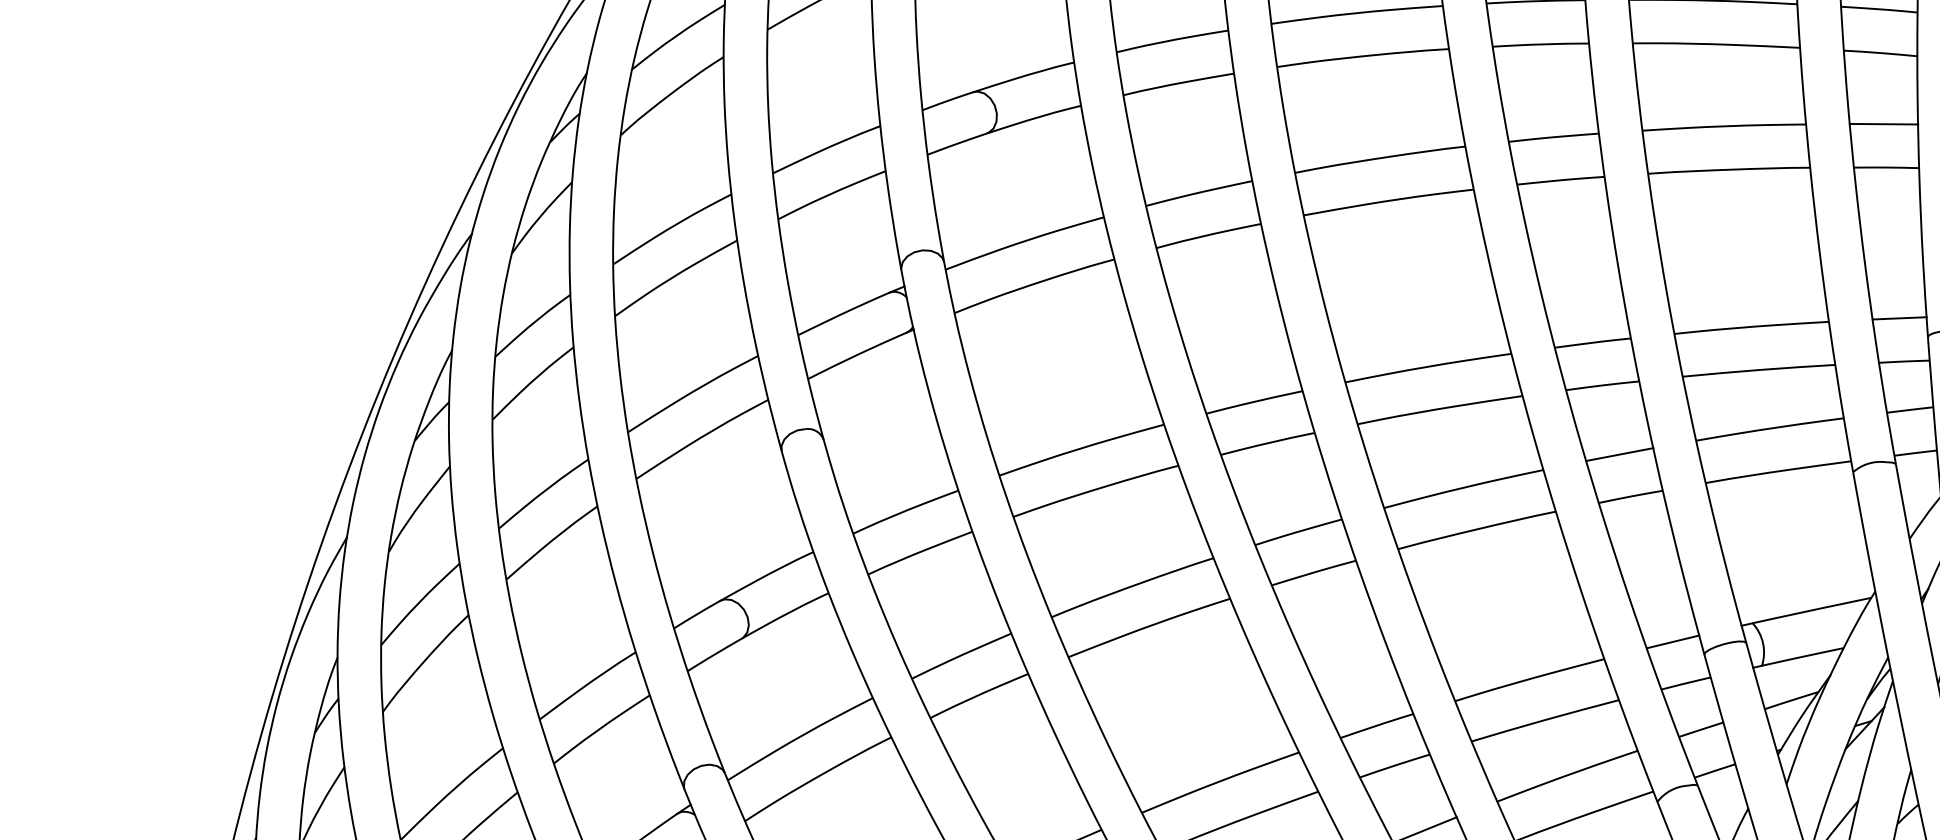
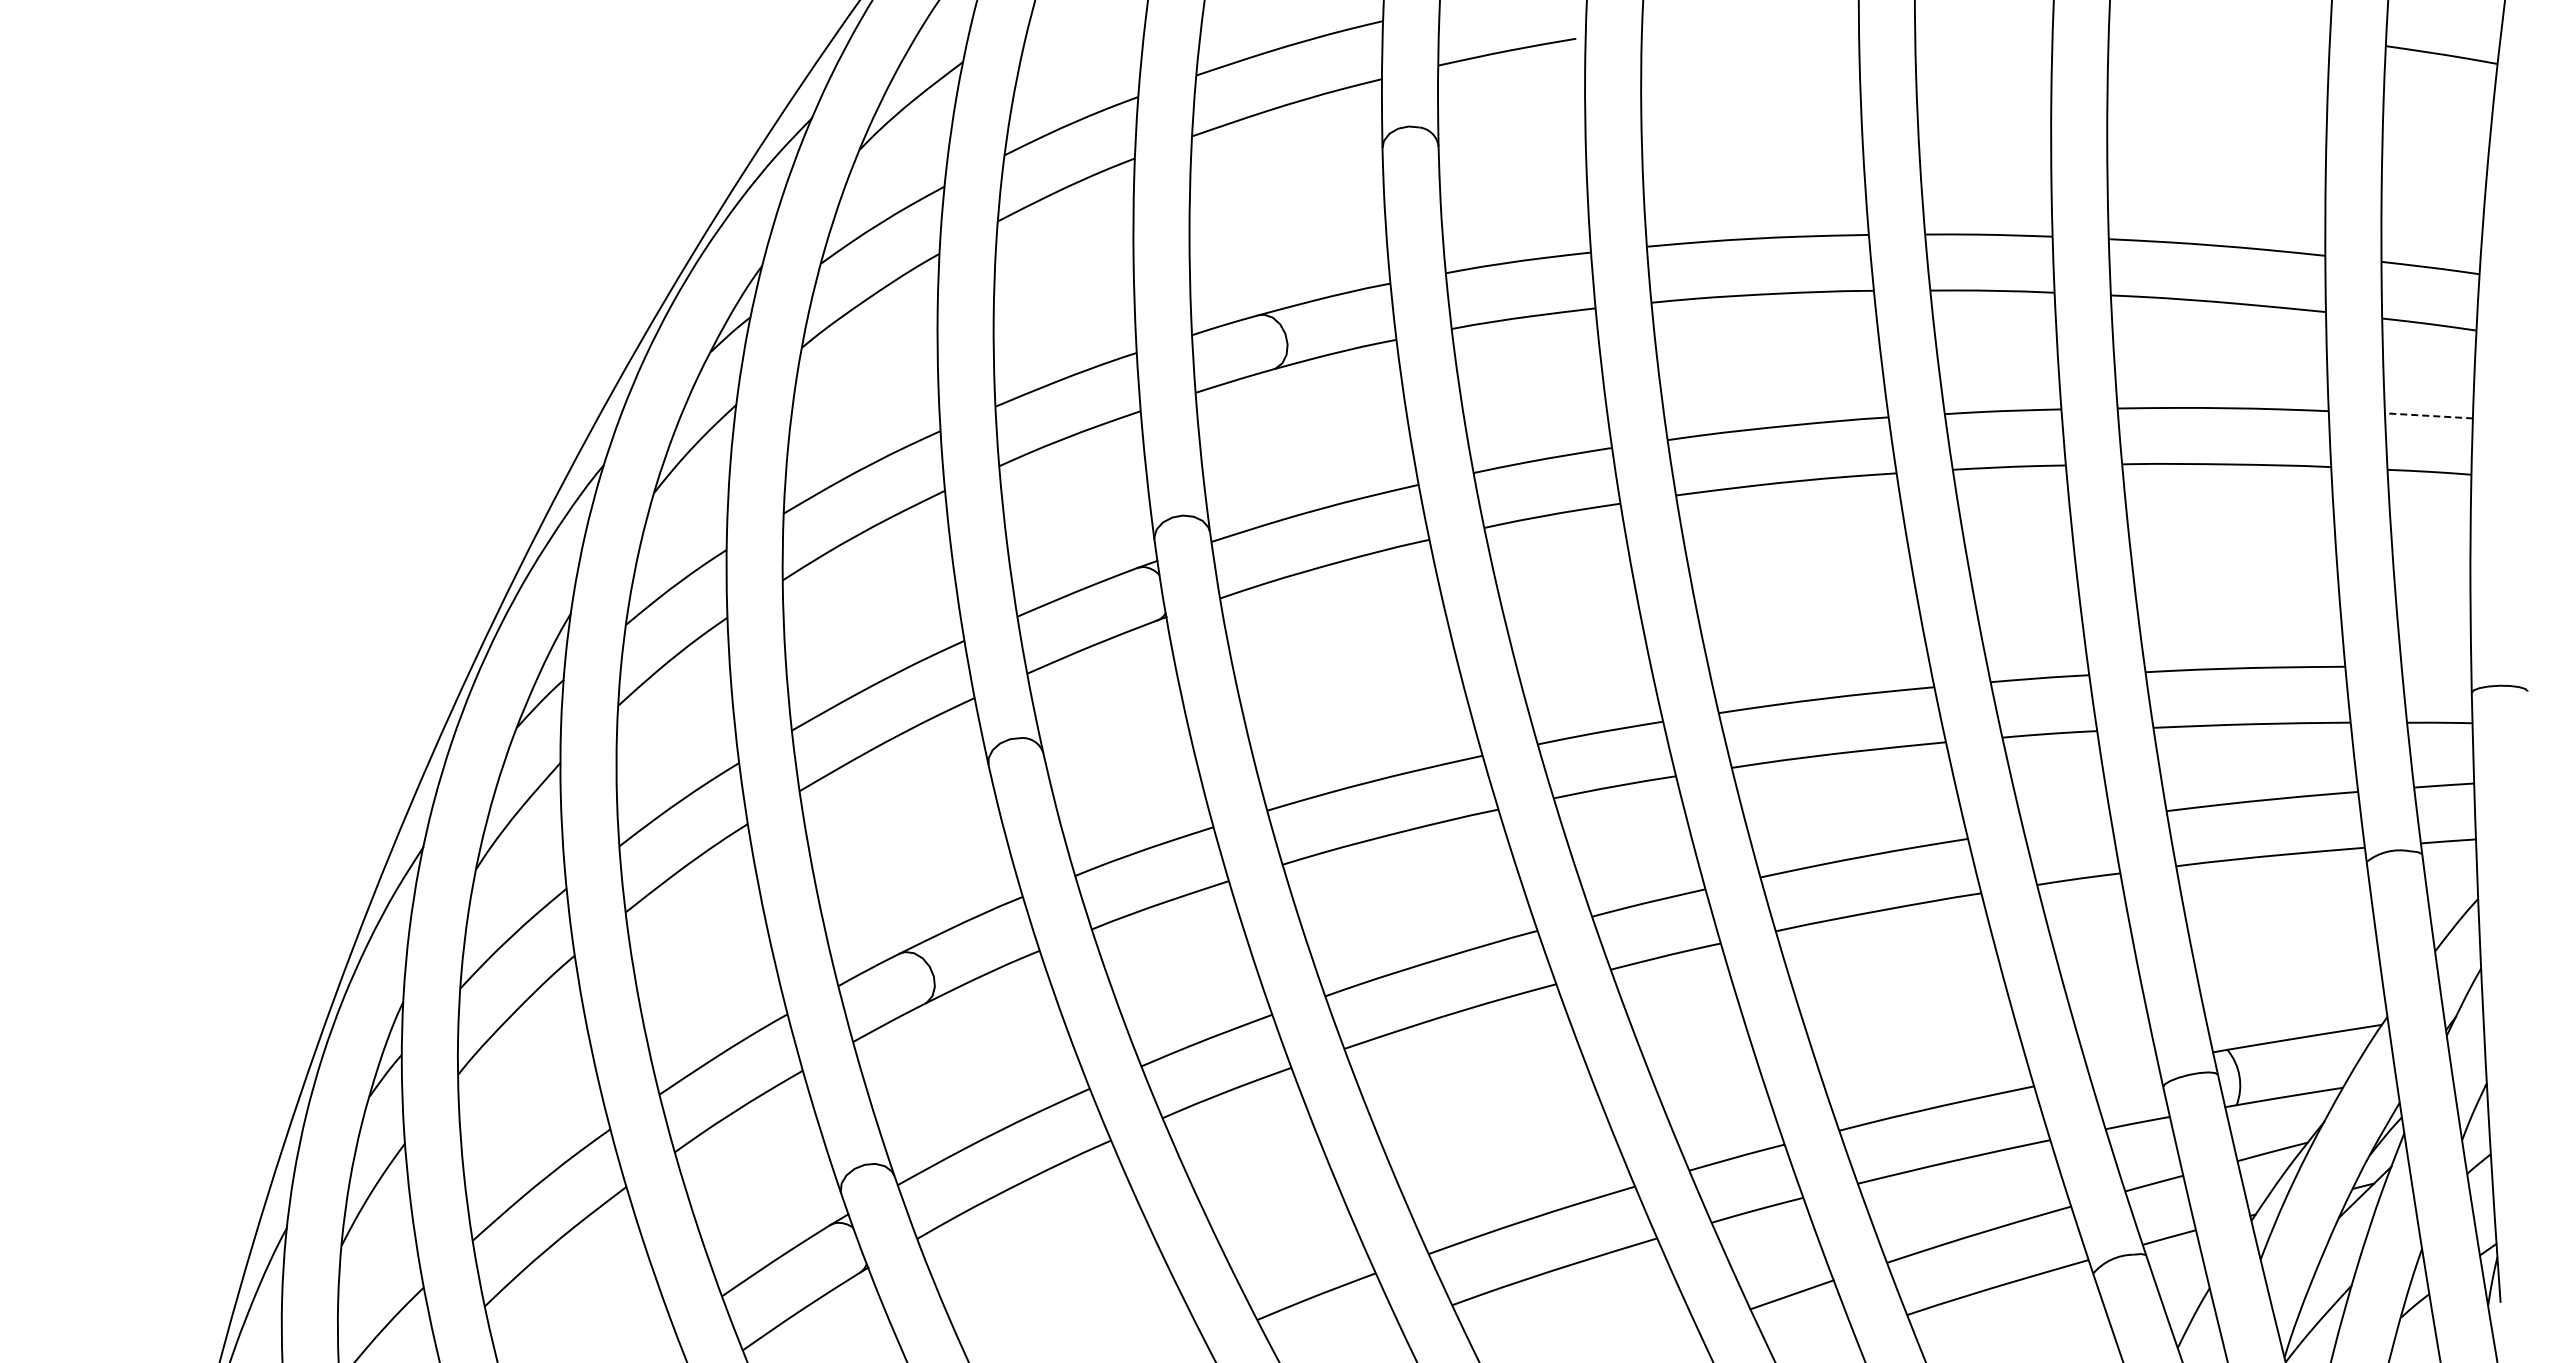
line: (1883, 123) -> (2428, 415), solid -> dashed
line: (1899, 318) -> (2436, 666), removed
line: (1619, 454) -> (2067, 823), removed
line: (1672, 641) -> (2123, 1068), removed

